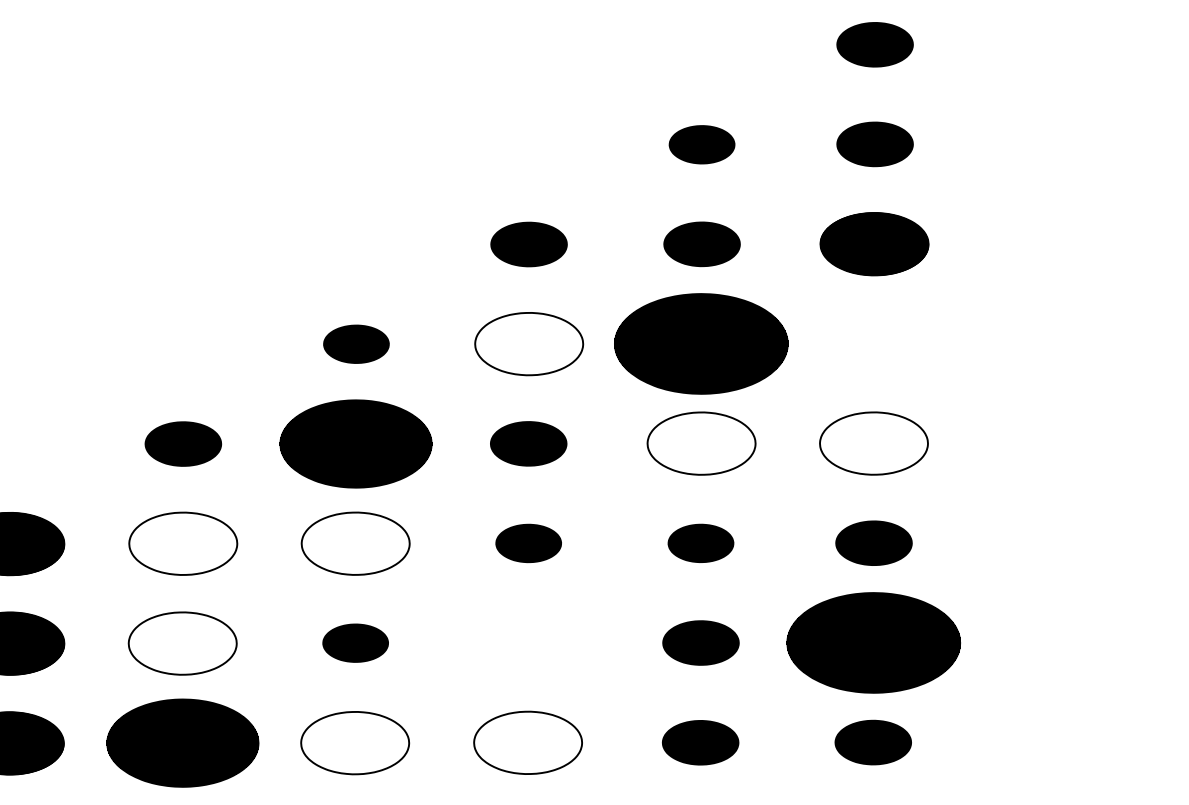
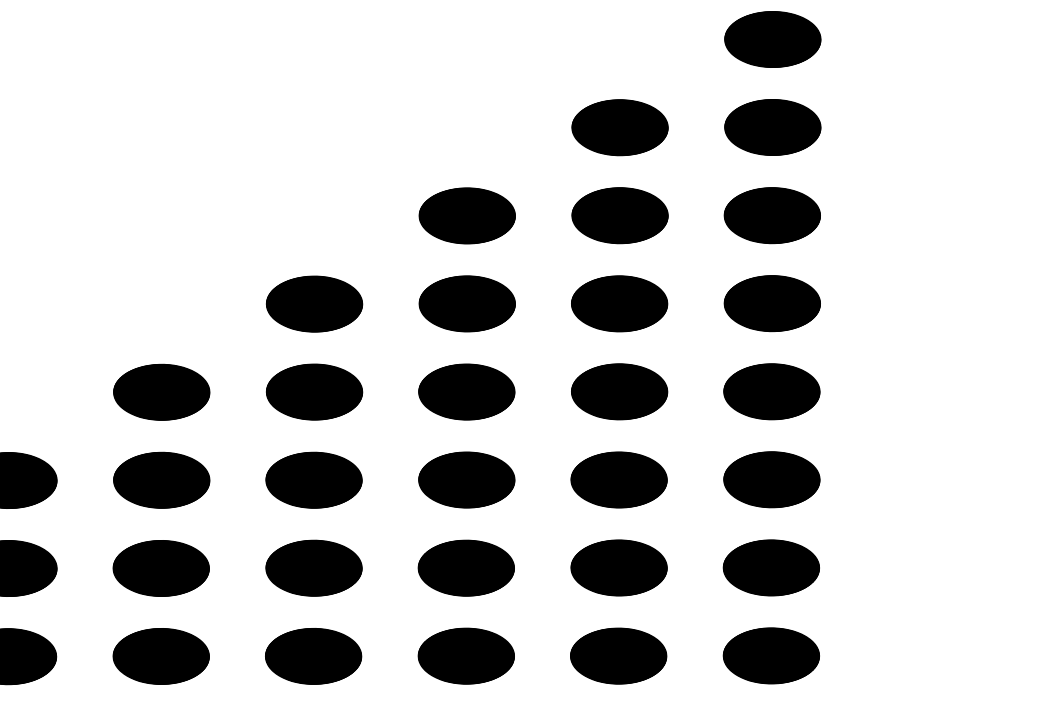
part: (874, 44) -> (772, 39), size x1.43
part: (701, 144) -> (619, 127), size x1.67
part: (874, 144) -> (772, 127), size x1.43
part: (528, 244) -> (466, 215), size x1.43
part: (701, 244) -> (619, 215), size x1.43
part: (356, 343) -> (314, 303), size x1.67
hatch: (528, 343) -> (466, 303), added
part: (701, 343) -> (619, 303), size x0.62
part: (873, 343) -> (771, 303), added
part: (183, 443) -> (161, 391), size x1.43
part: (356, 443) -> (314, 391), size x0.71
part: (528, 443) -> (466, 391), size x1.43
hatch: (701, 443) -> (619, 391), added
hatch: (873, 443) -> (771, 391), added
hatch: (183, 542) -> (161, 479), added
hatch: (355, 542) -> (313, 479), added
part: (528, 542) -> (466, 479), size x1.67
part: (700, 542) -> (618, 479), size x1.67
part: (873, 542) -> (771, 479), size x1.43
part: (355, 642) -> (313, 567), size x1.67
part: (527, 642) -> (465, 567), added
part: (700, 642) -> (618, 567), size x1.43
part: (872, 642) -> (770, 567), size x0.62
hatch: (181, 643) -> (160, 568), added
hatch: (355, 742) -> (313, 655), added
hatch: (528, 742) -> (466, 655), added
part: (700, 742) -> (618, 655), size x1.43
part: (872, 742) -> (770, 655), size x1.43
part: (181, 743) -> (160, 656), size x0.71

